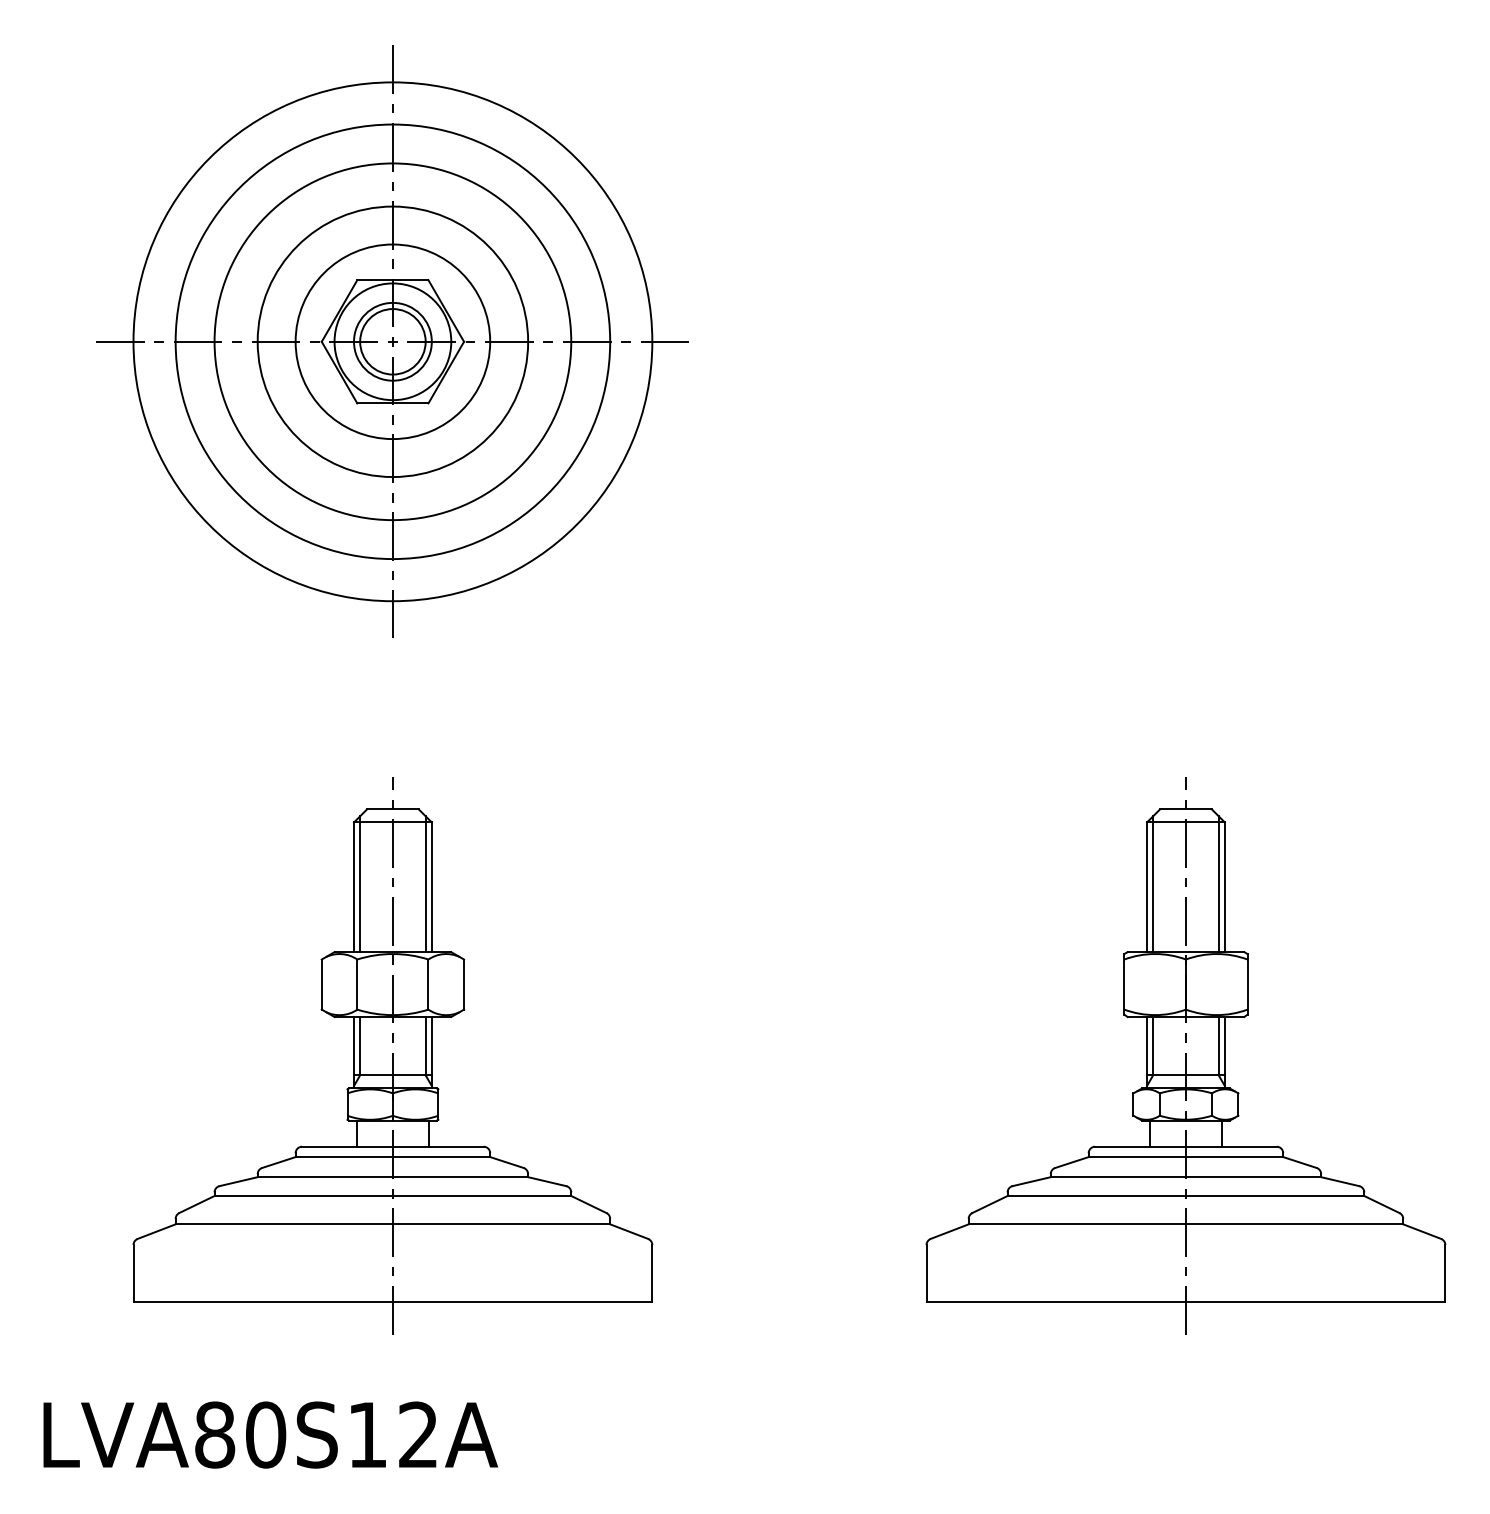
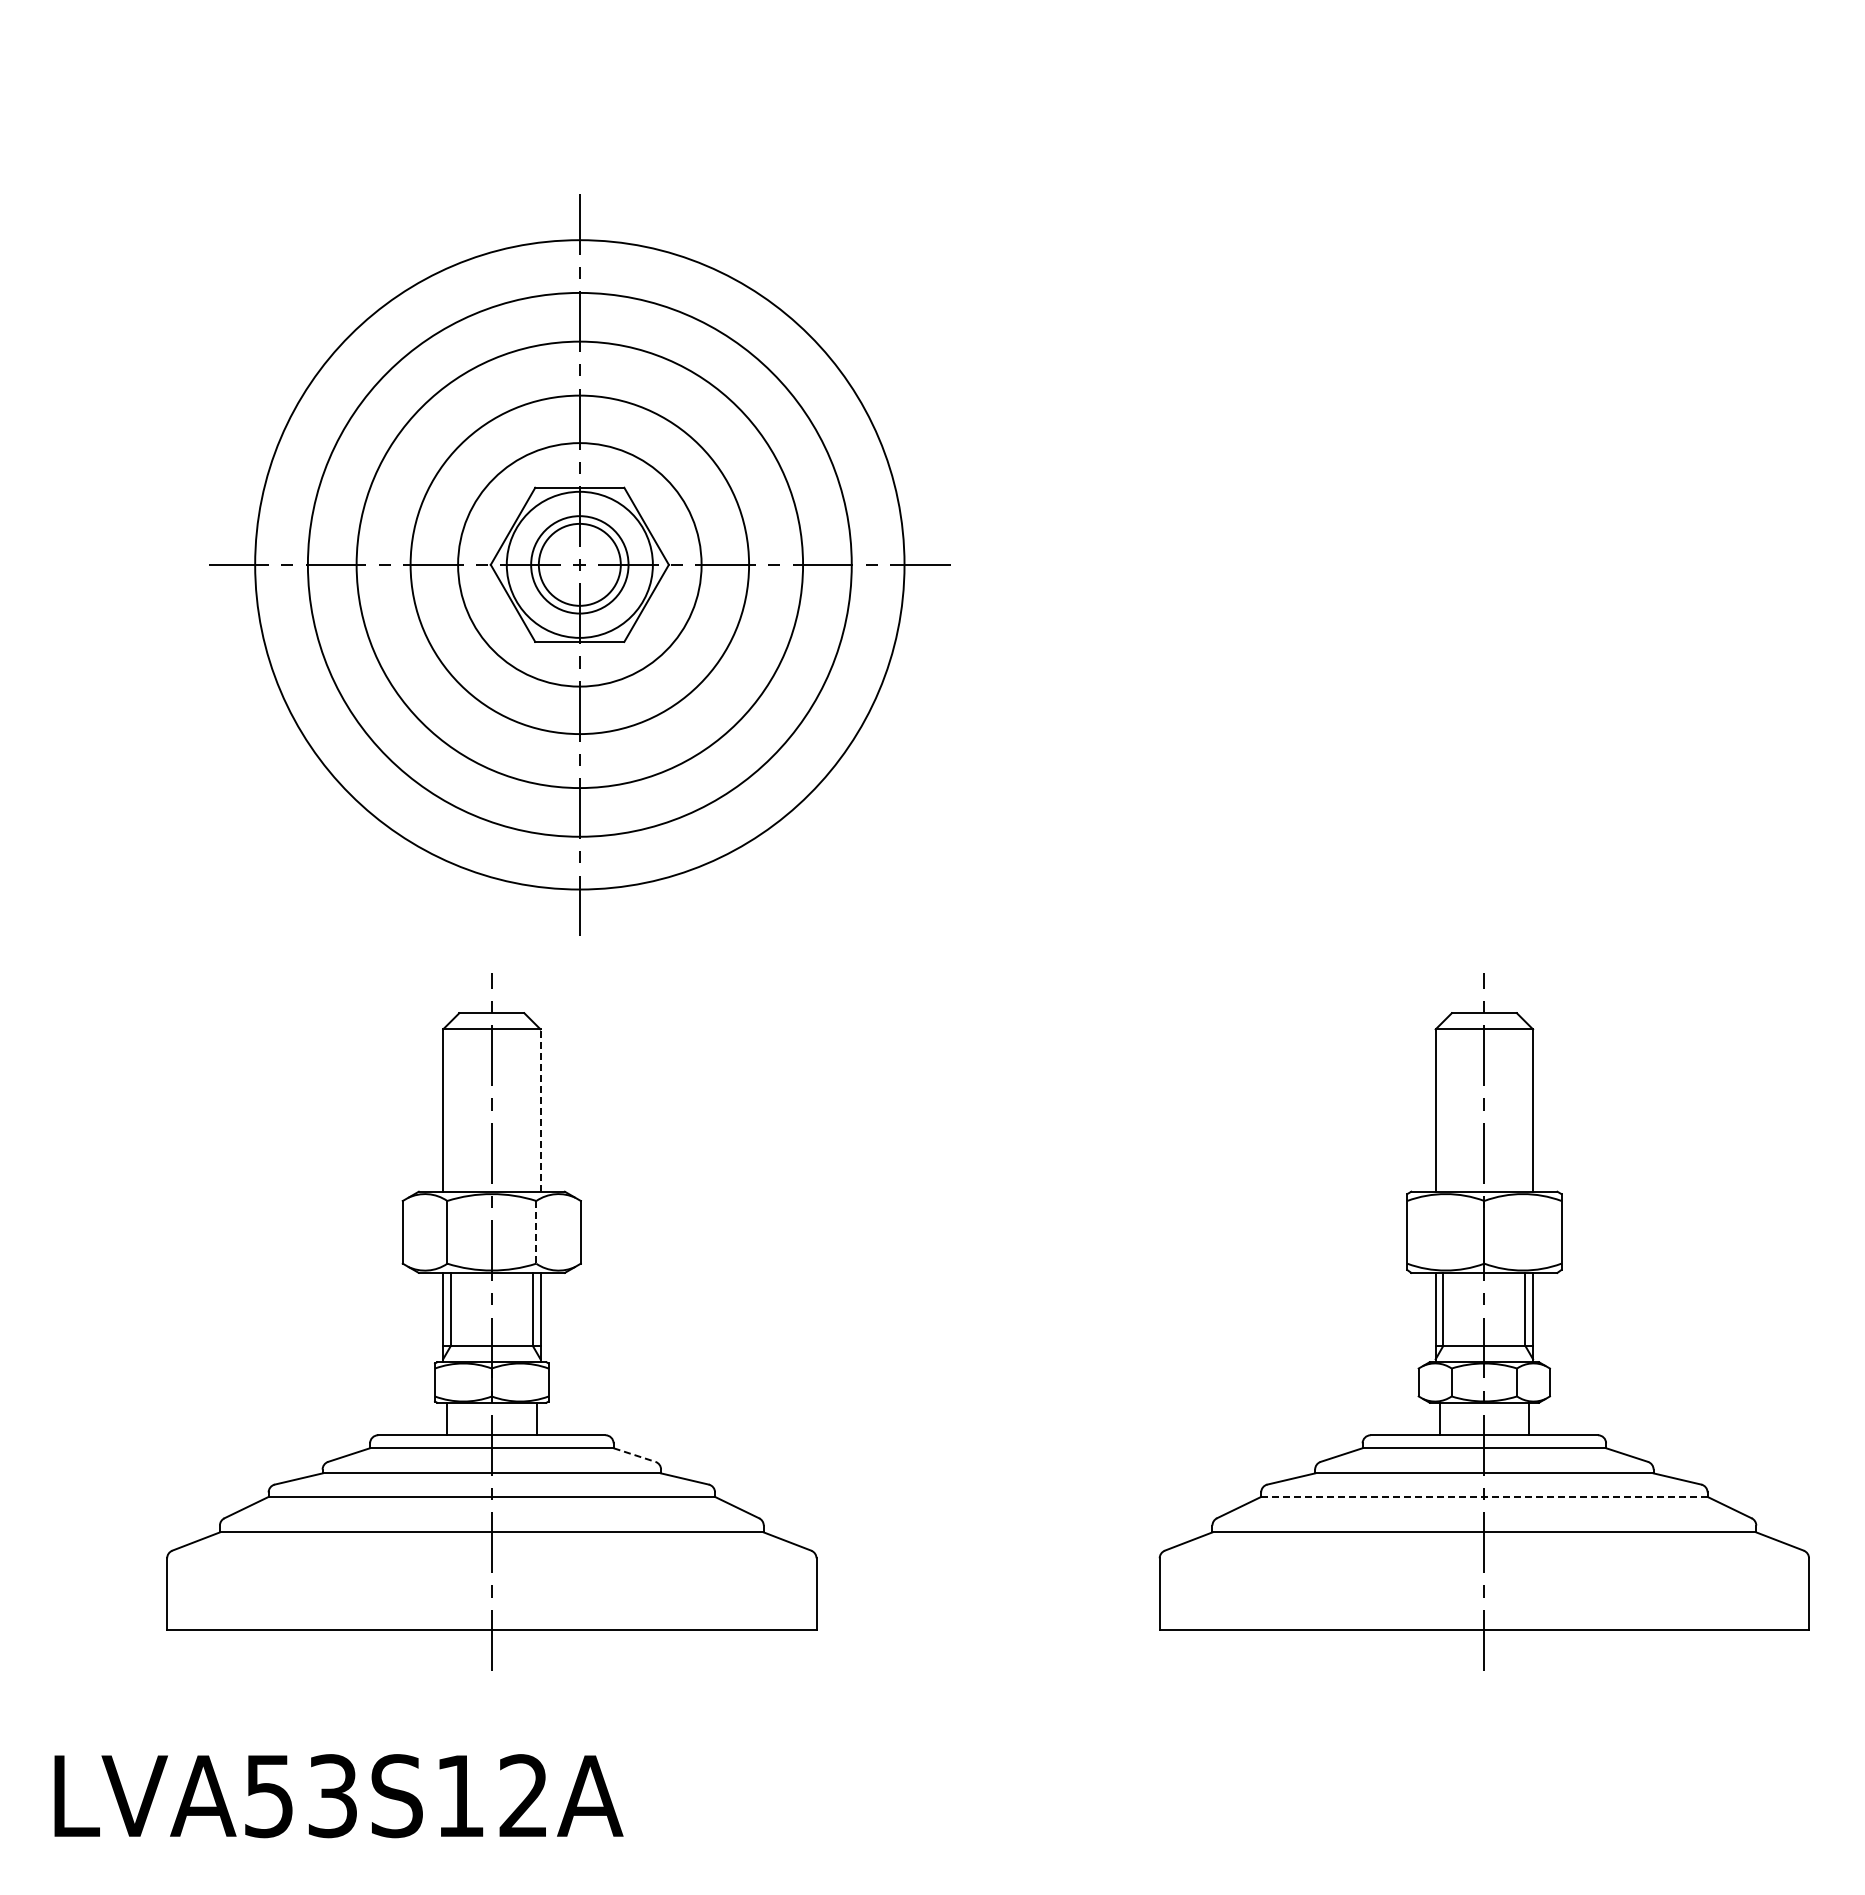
part: (392, 341) -> (579, 564), moved
line: (359, 884) -> (450, 1106), removed
line: (425, 884) -> (532, 1106), removed
line: (1153, 884) -> (1443, 1106), removed
line: (1218, 884) -> (1525, 1106), removed
line: (431, 887) -> (540, 1110), solid -> dashed
line: (428, 984) -> (536, 1232), solid -> dashed
line: (507, 1162) -> (635, 1455), solid -> dashed
line: (1185, 1195) -> (1483, 1496), solid -> dashed
text: (240, 1435) -> (301, 1796), LVA80S12A -> LVA53S12A

